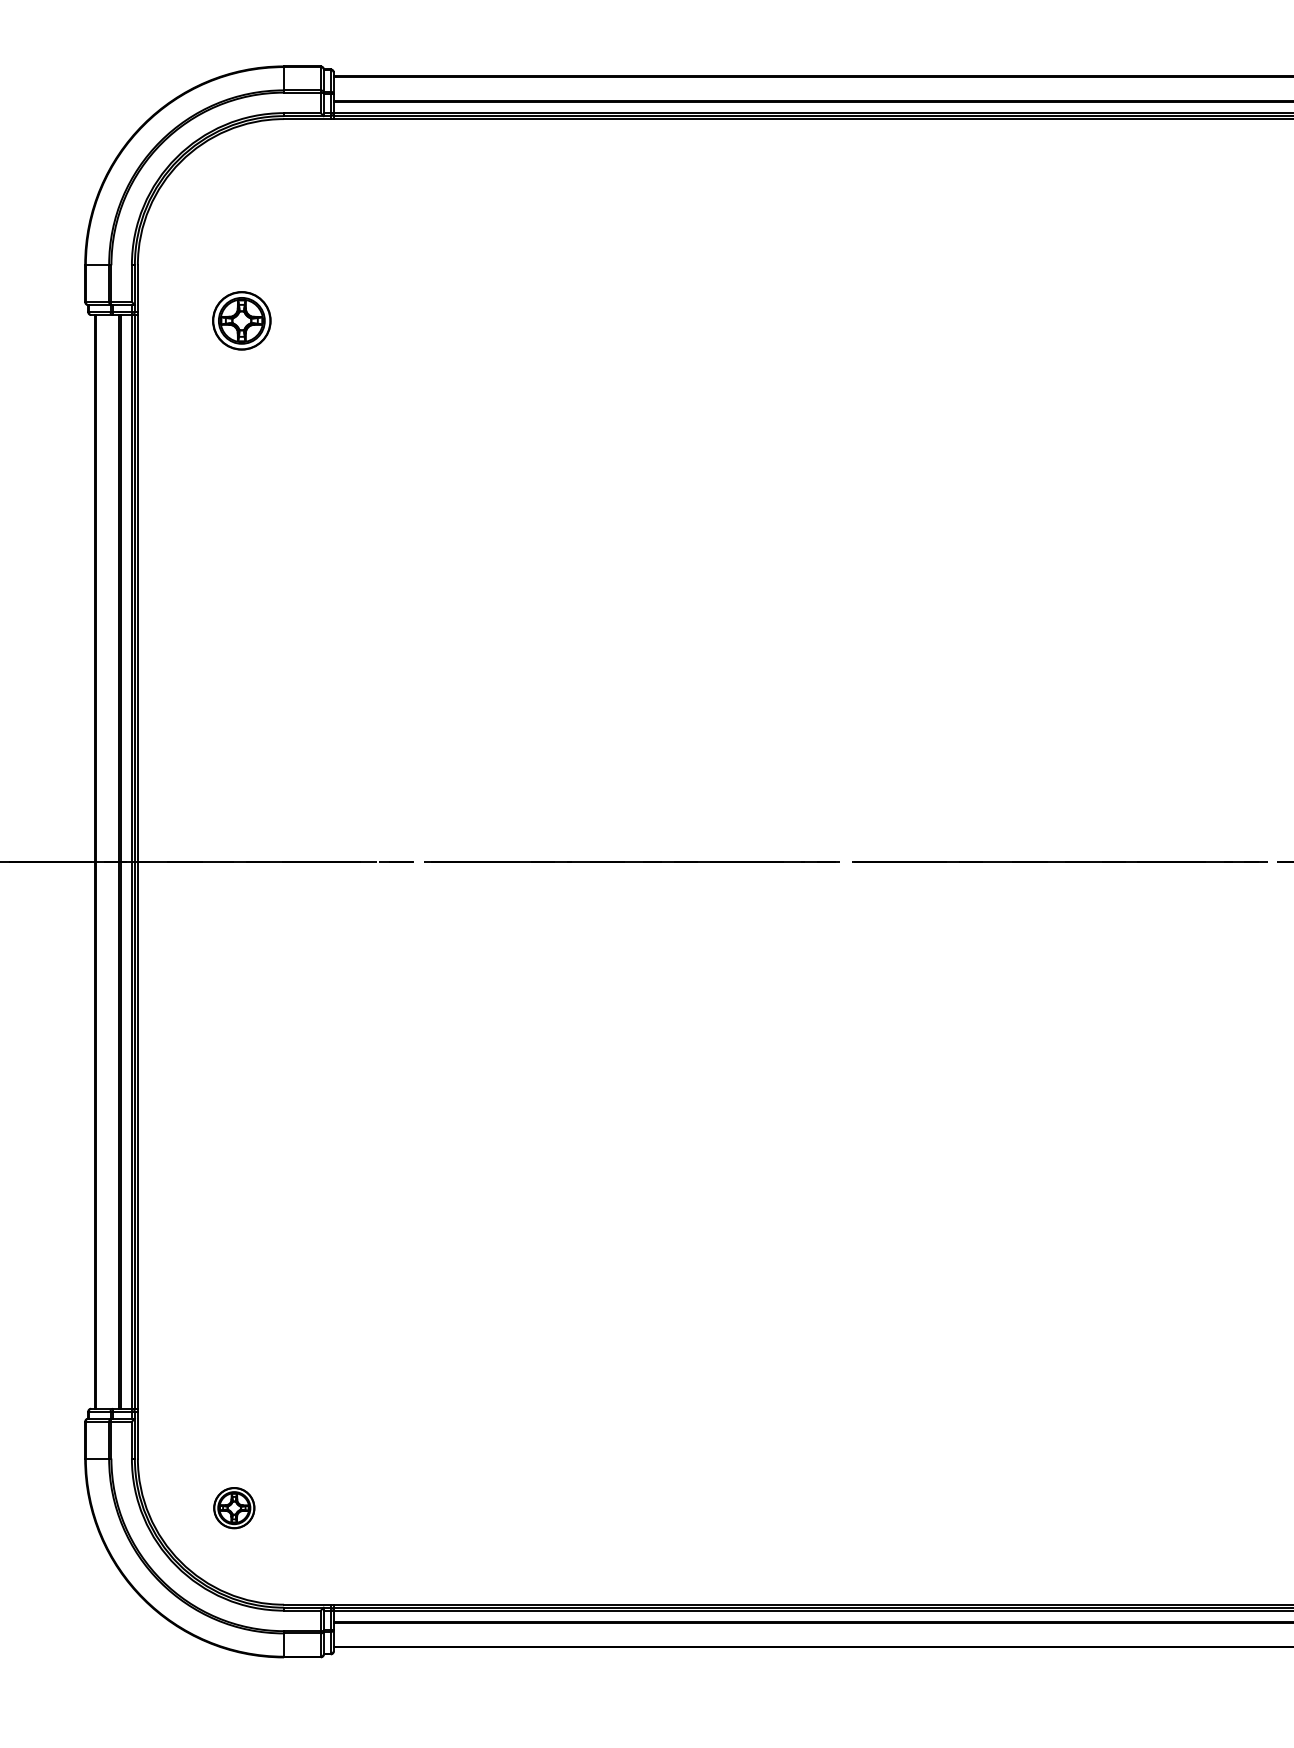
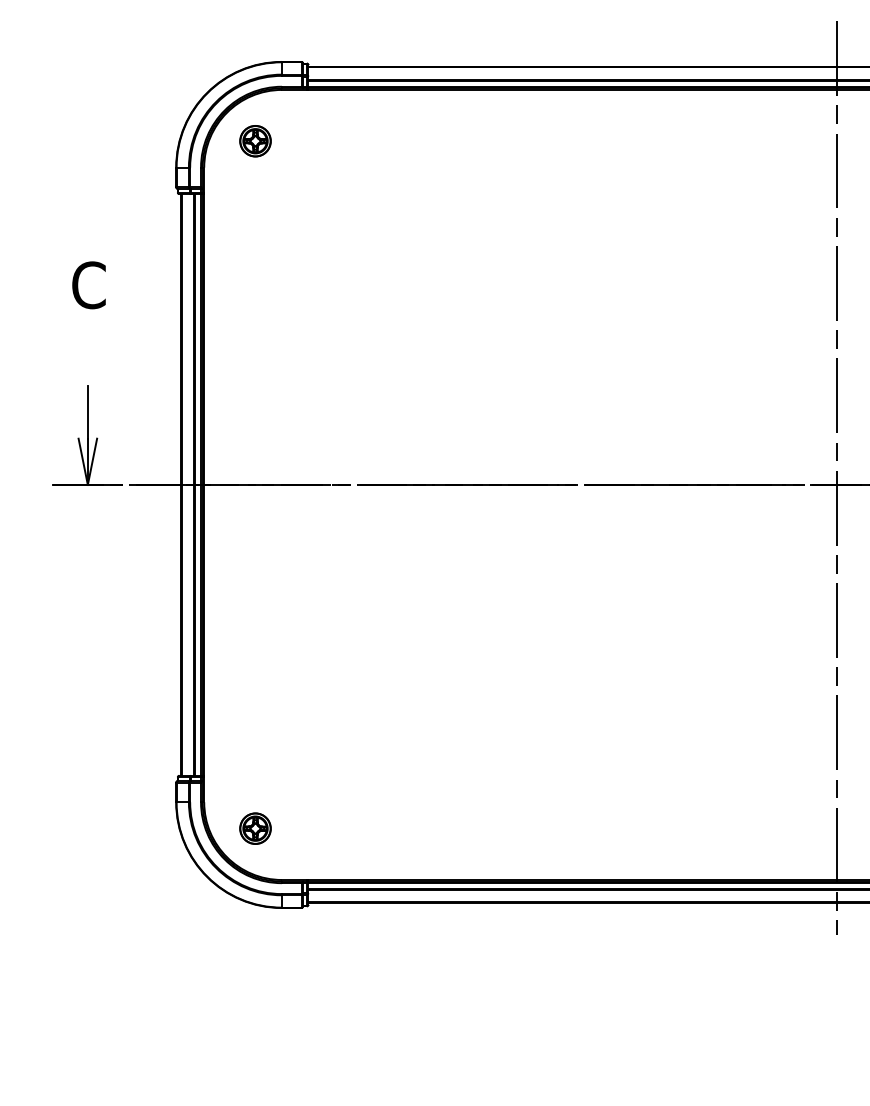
part: (241, 321) -> (255, 141), moved
part: (234, 1507) -> (255, 828), size x1.43

